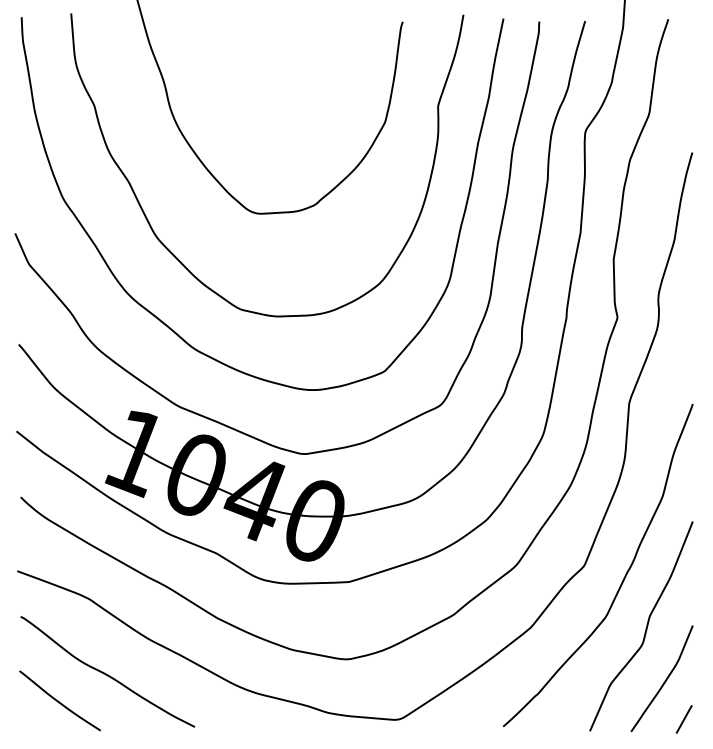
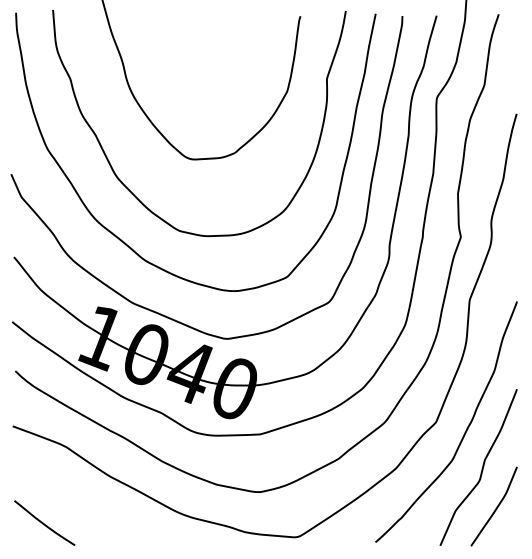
curve: (106, 673) -> (79, 502), removed
line: (683, 719) -> (510, 537), removed

